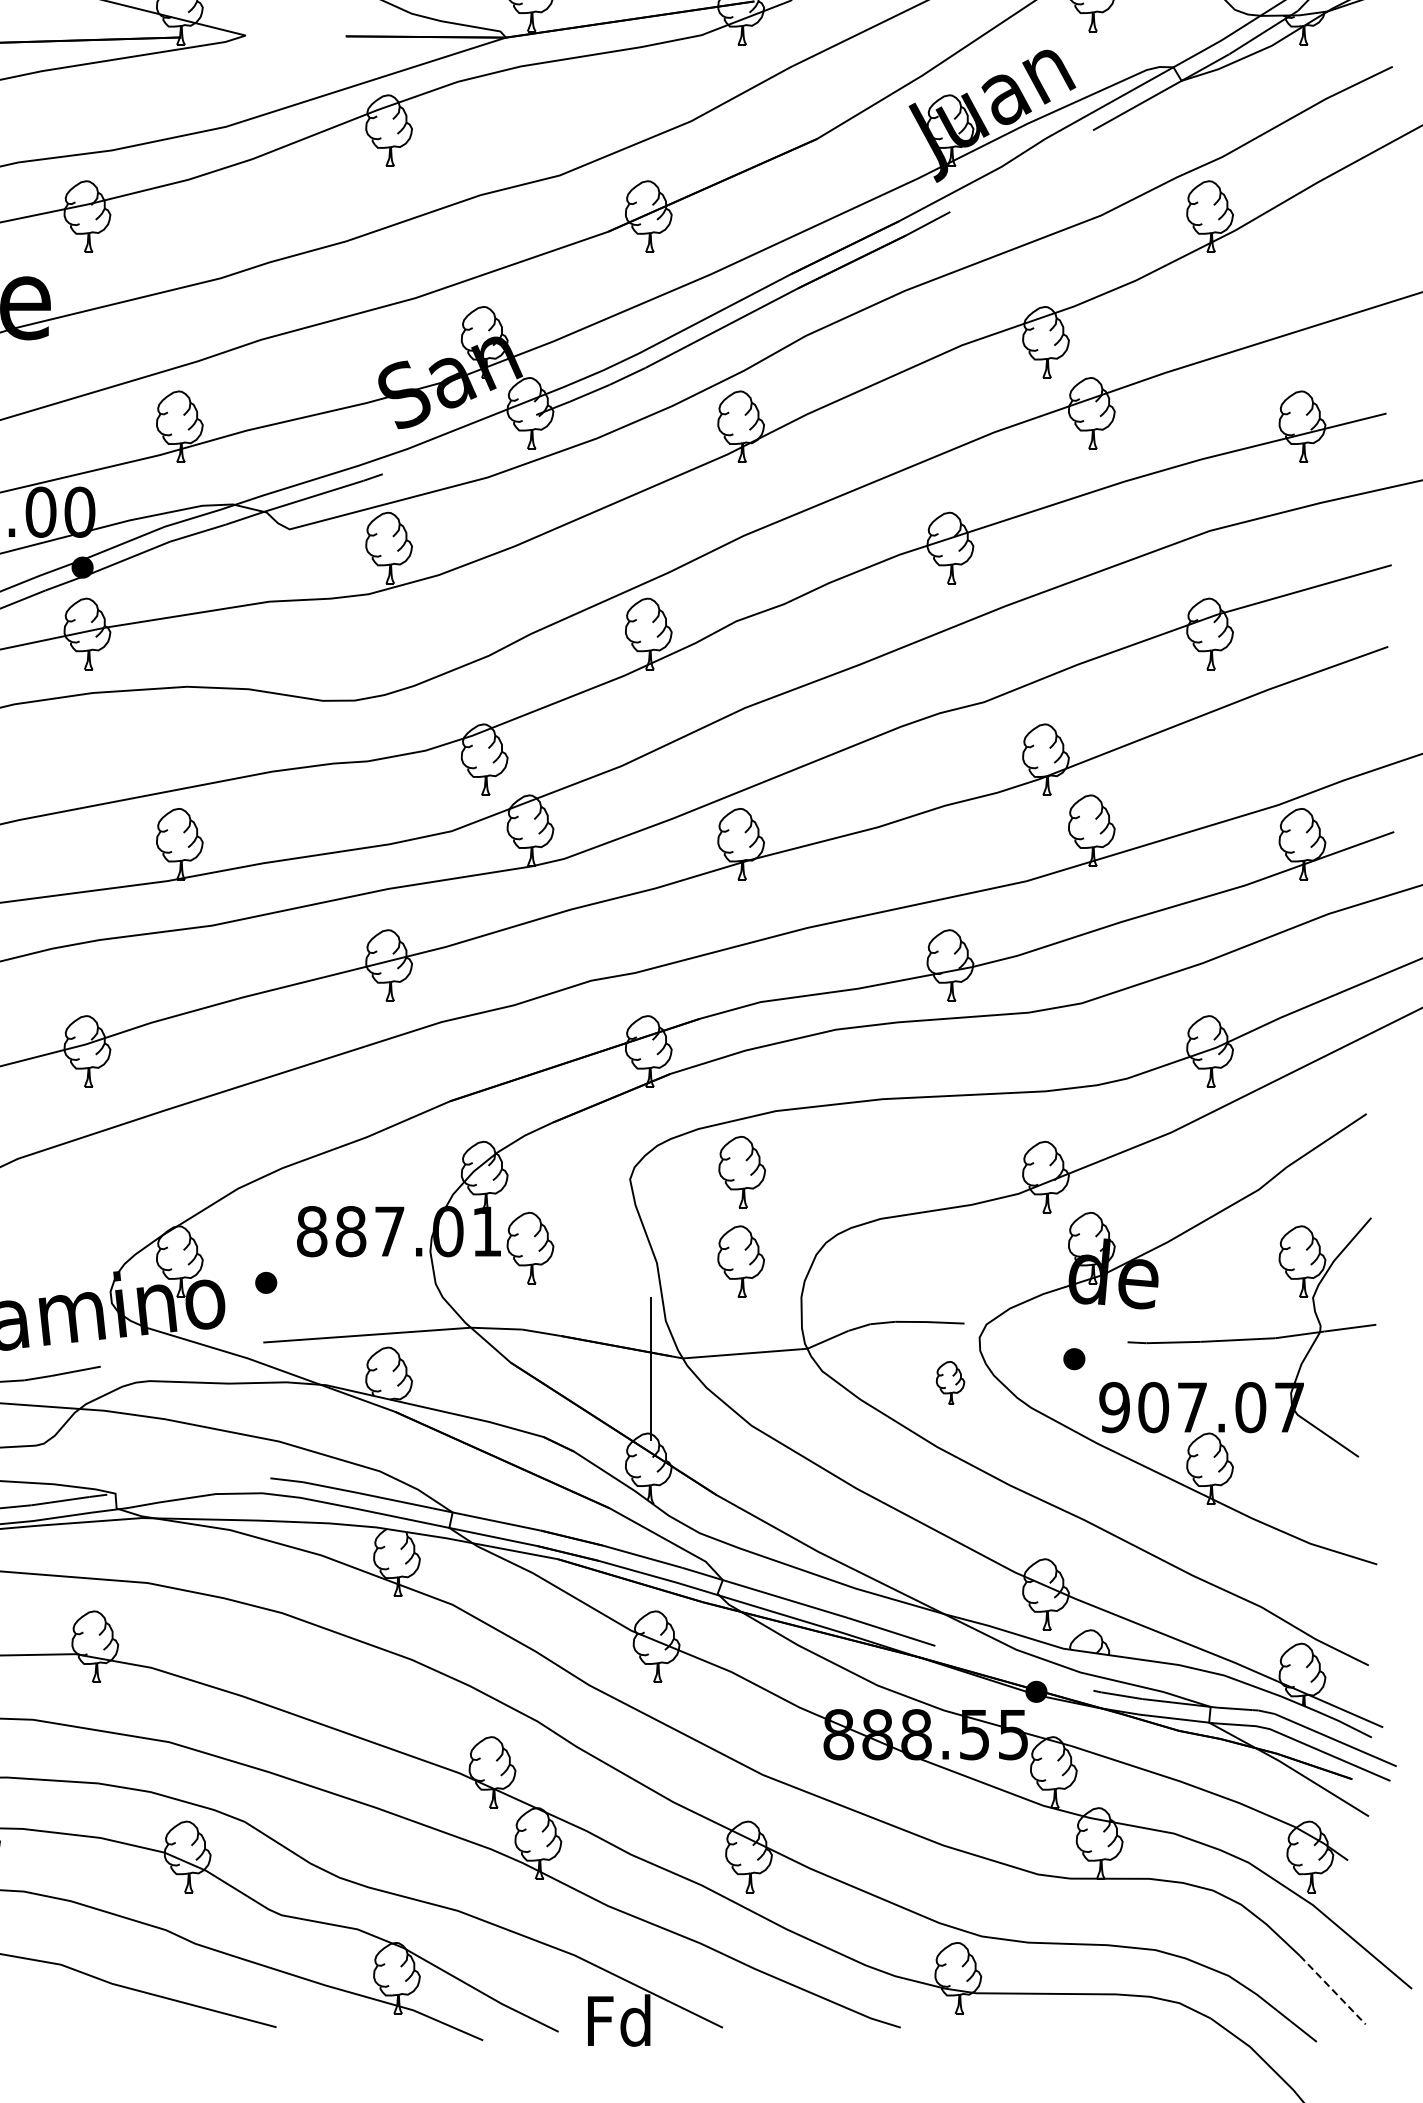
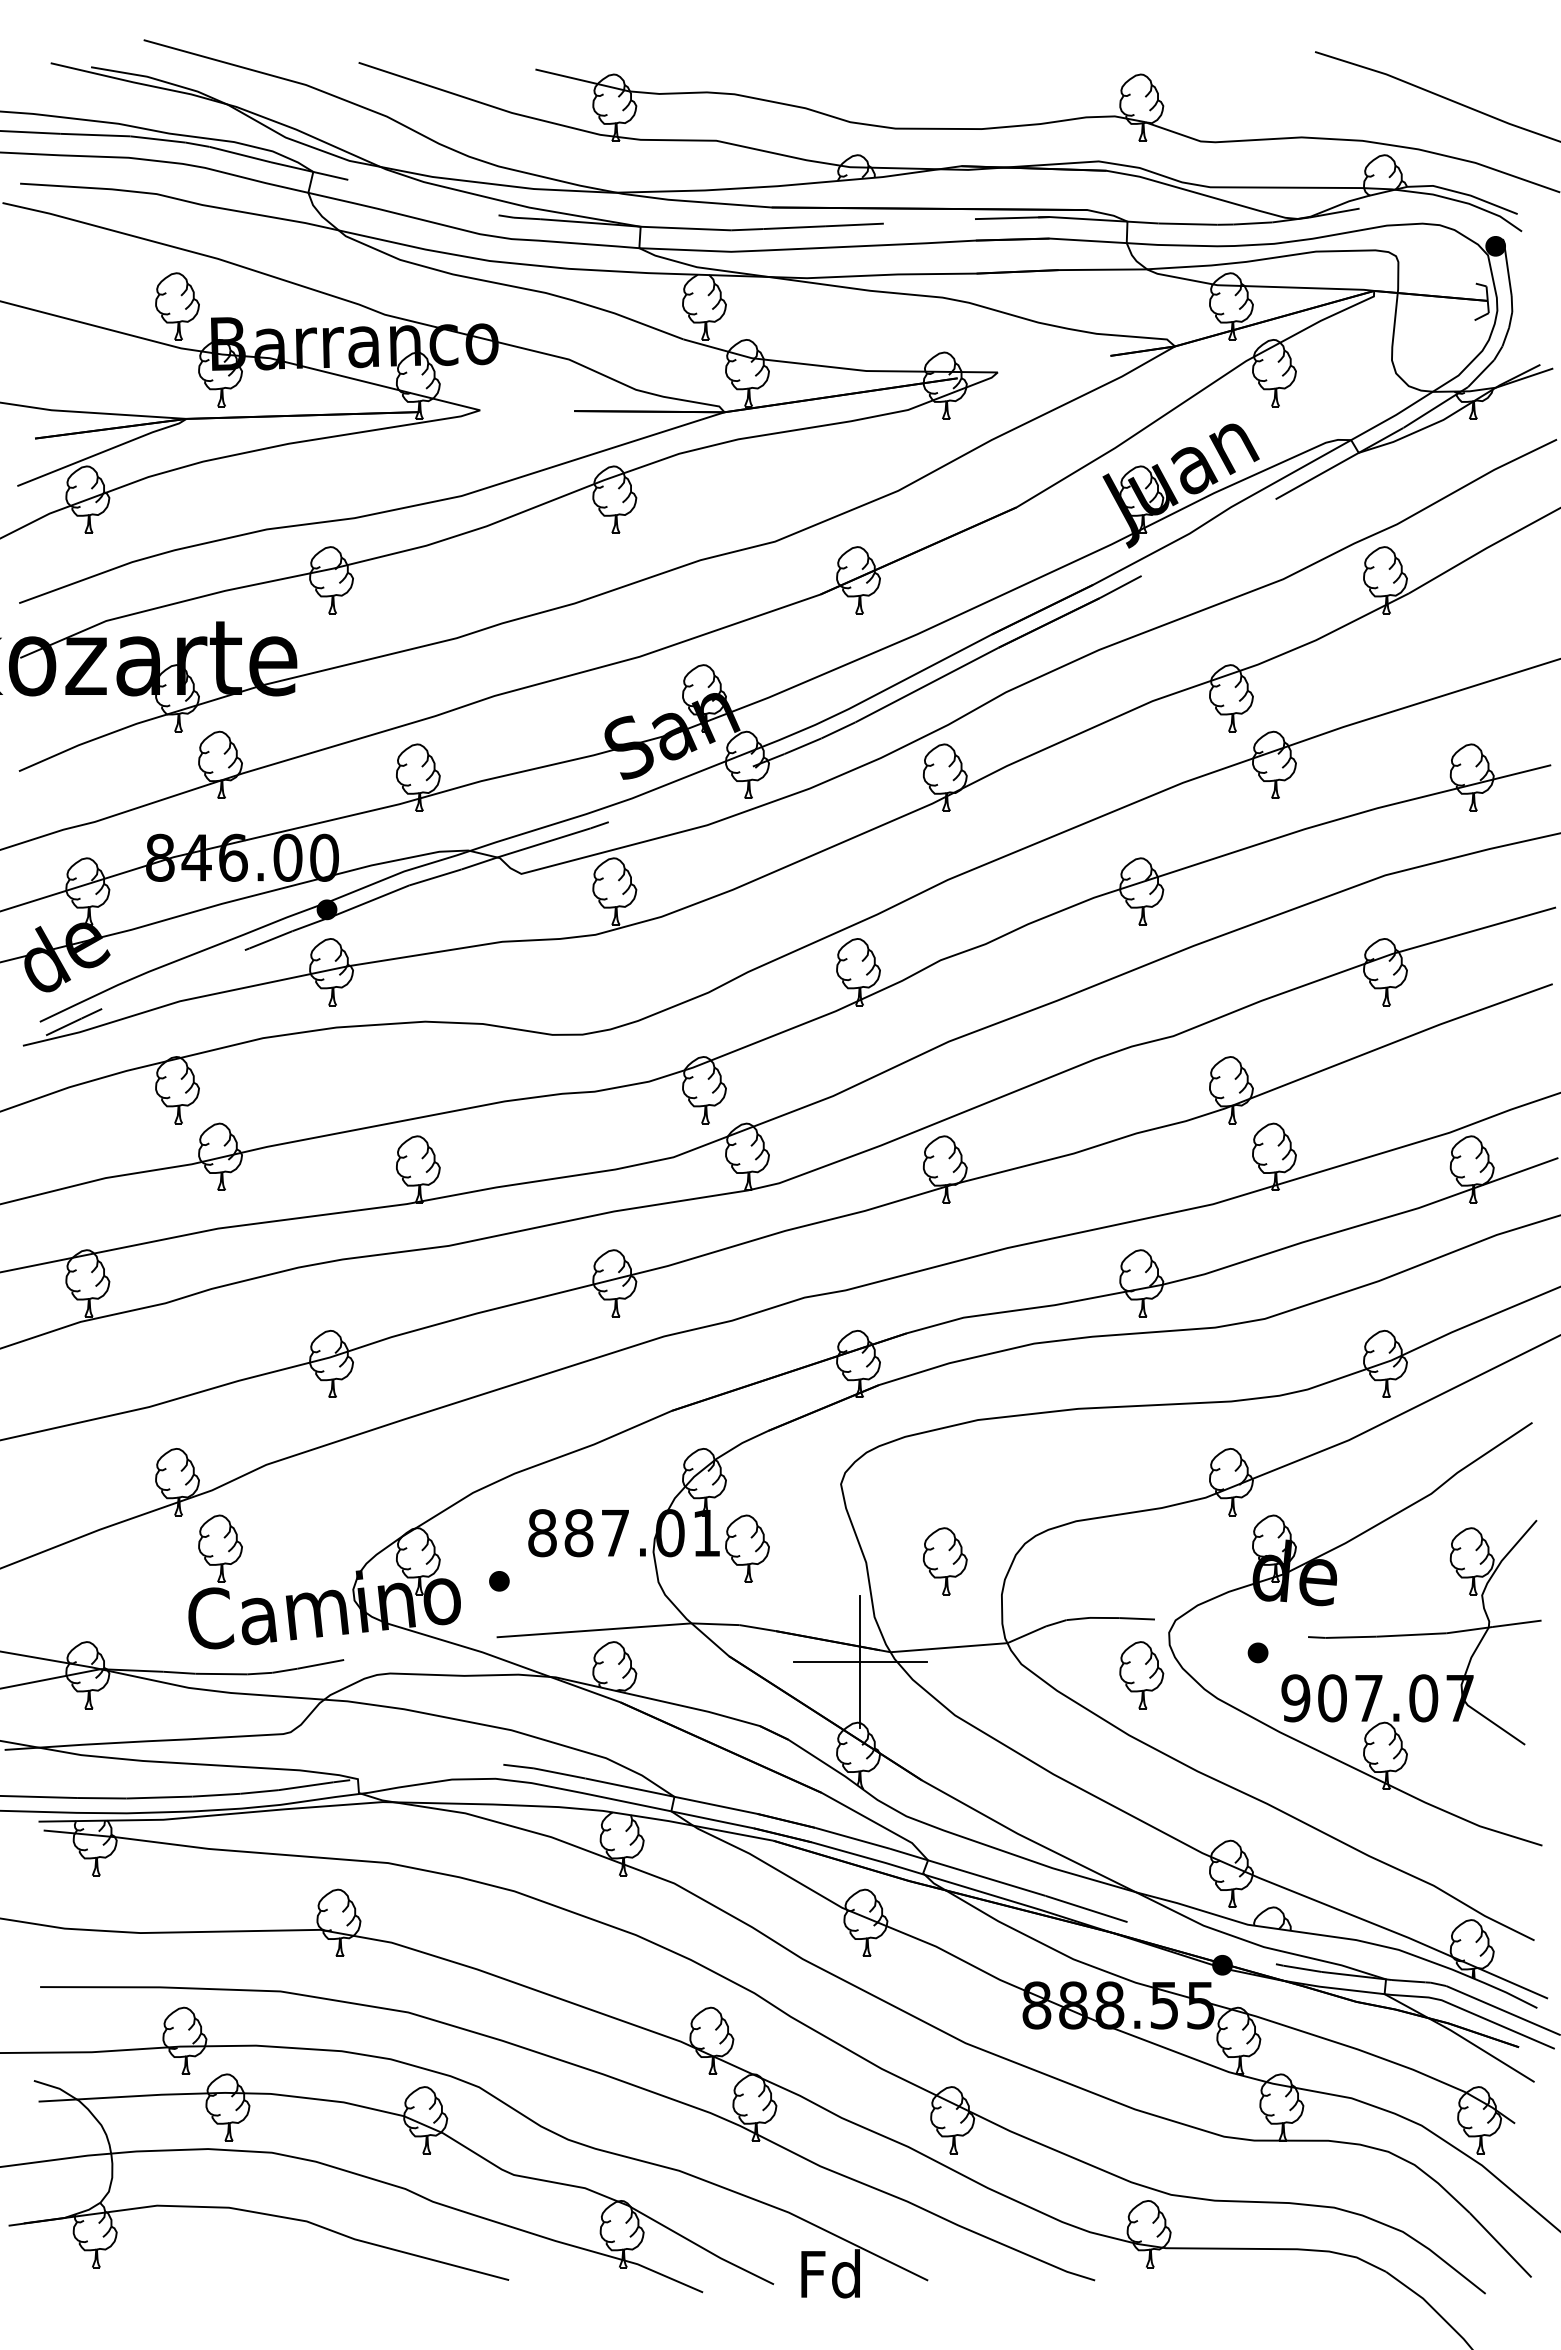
part: (742, 1172) -> (946, 1477), removed
line: (649, 1368) -> (859, 1661), added
part: (950, 1383) -> (1141, 1675), size x1.67
line: (1332, 1990) -> (1500, 2245), dashed -> solid

